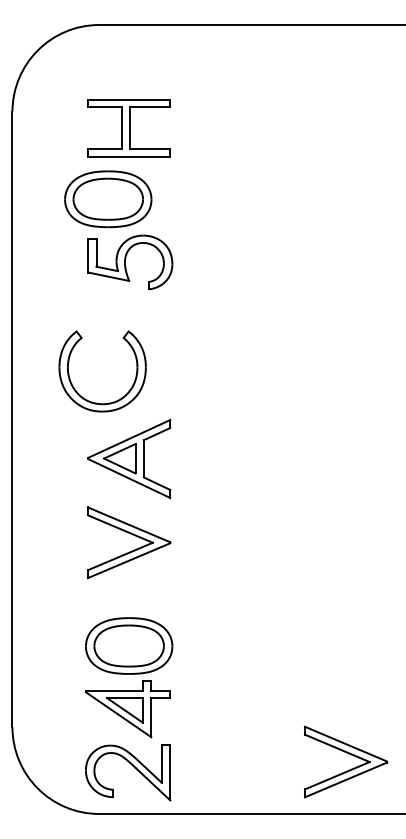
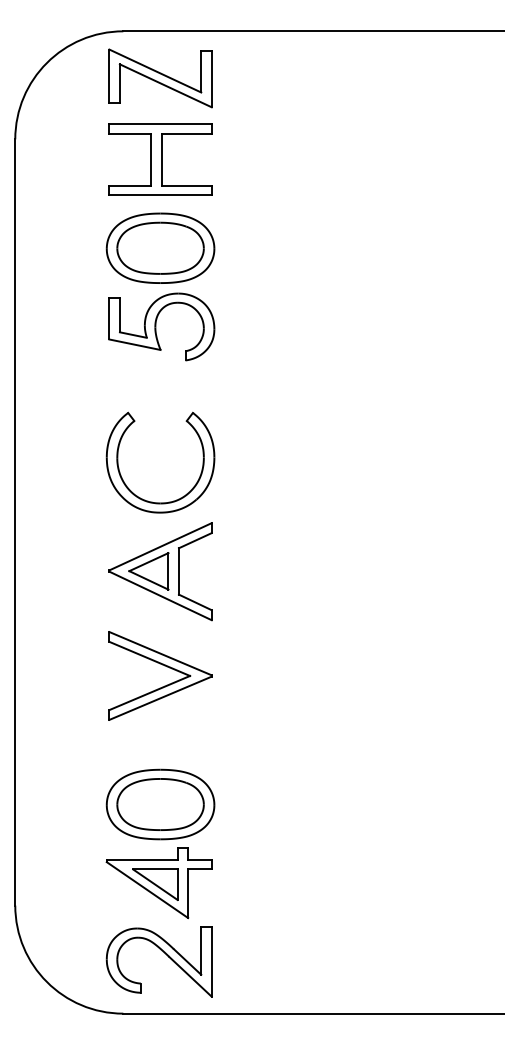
part: (129, 62) -> (160, 78), added
part: (108, 198) -> (160, 247), moved
part: (96, 402) -> (152, 501), moved
part: (349, 754) -> (434, 939), removed

